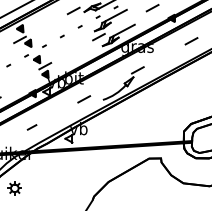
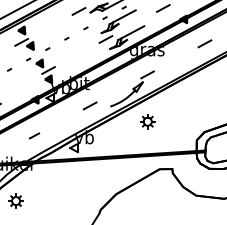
part: (137, 113) -> (147, 121), added

